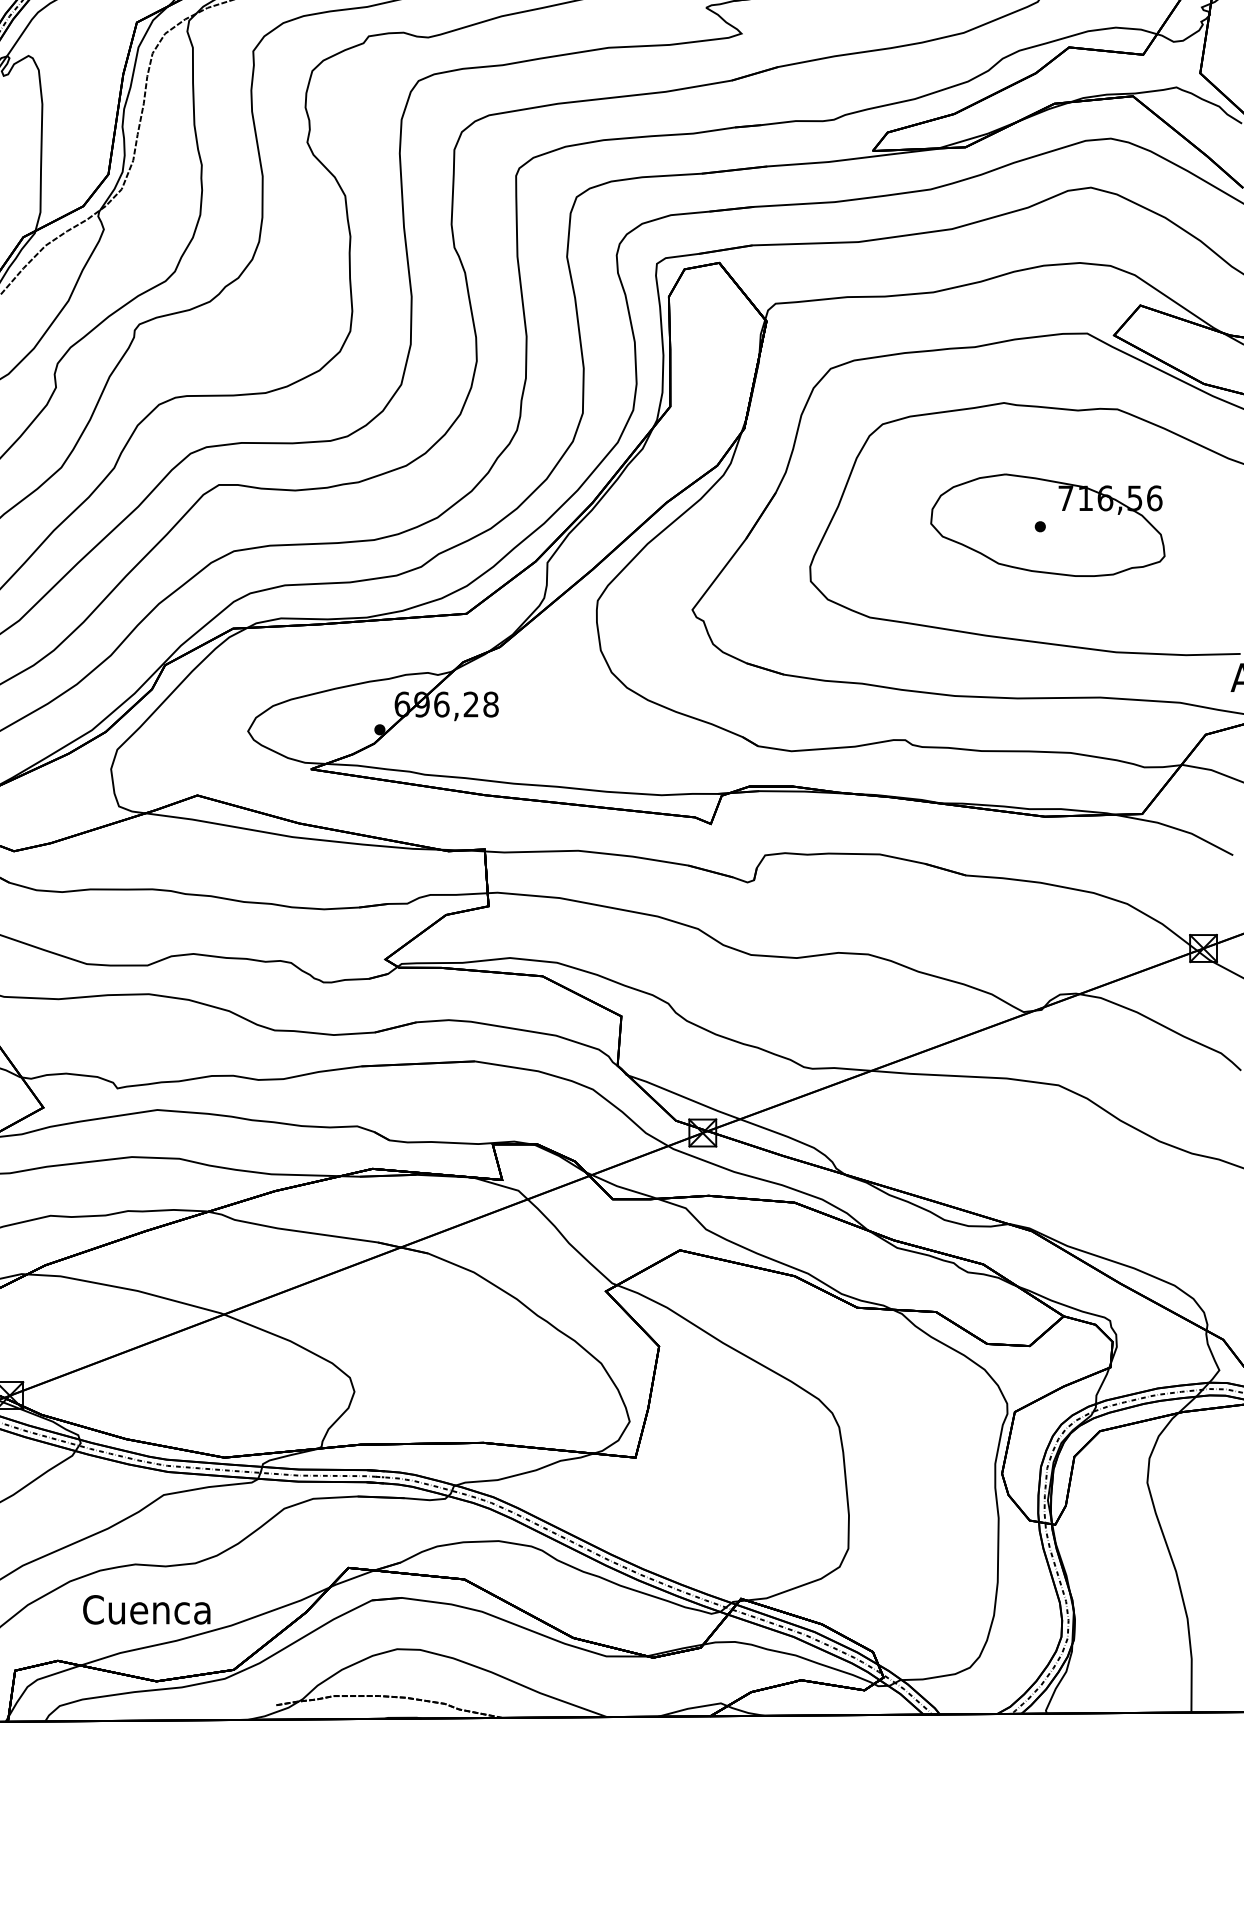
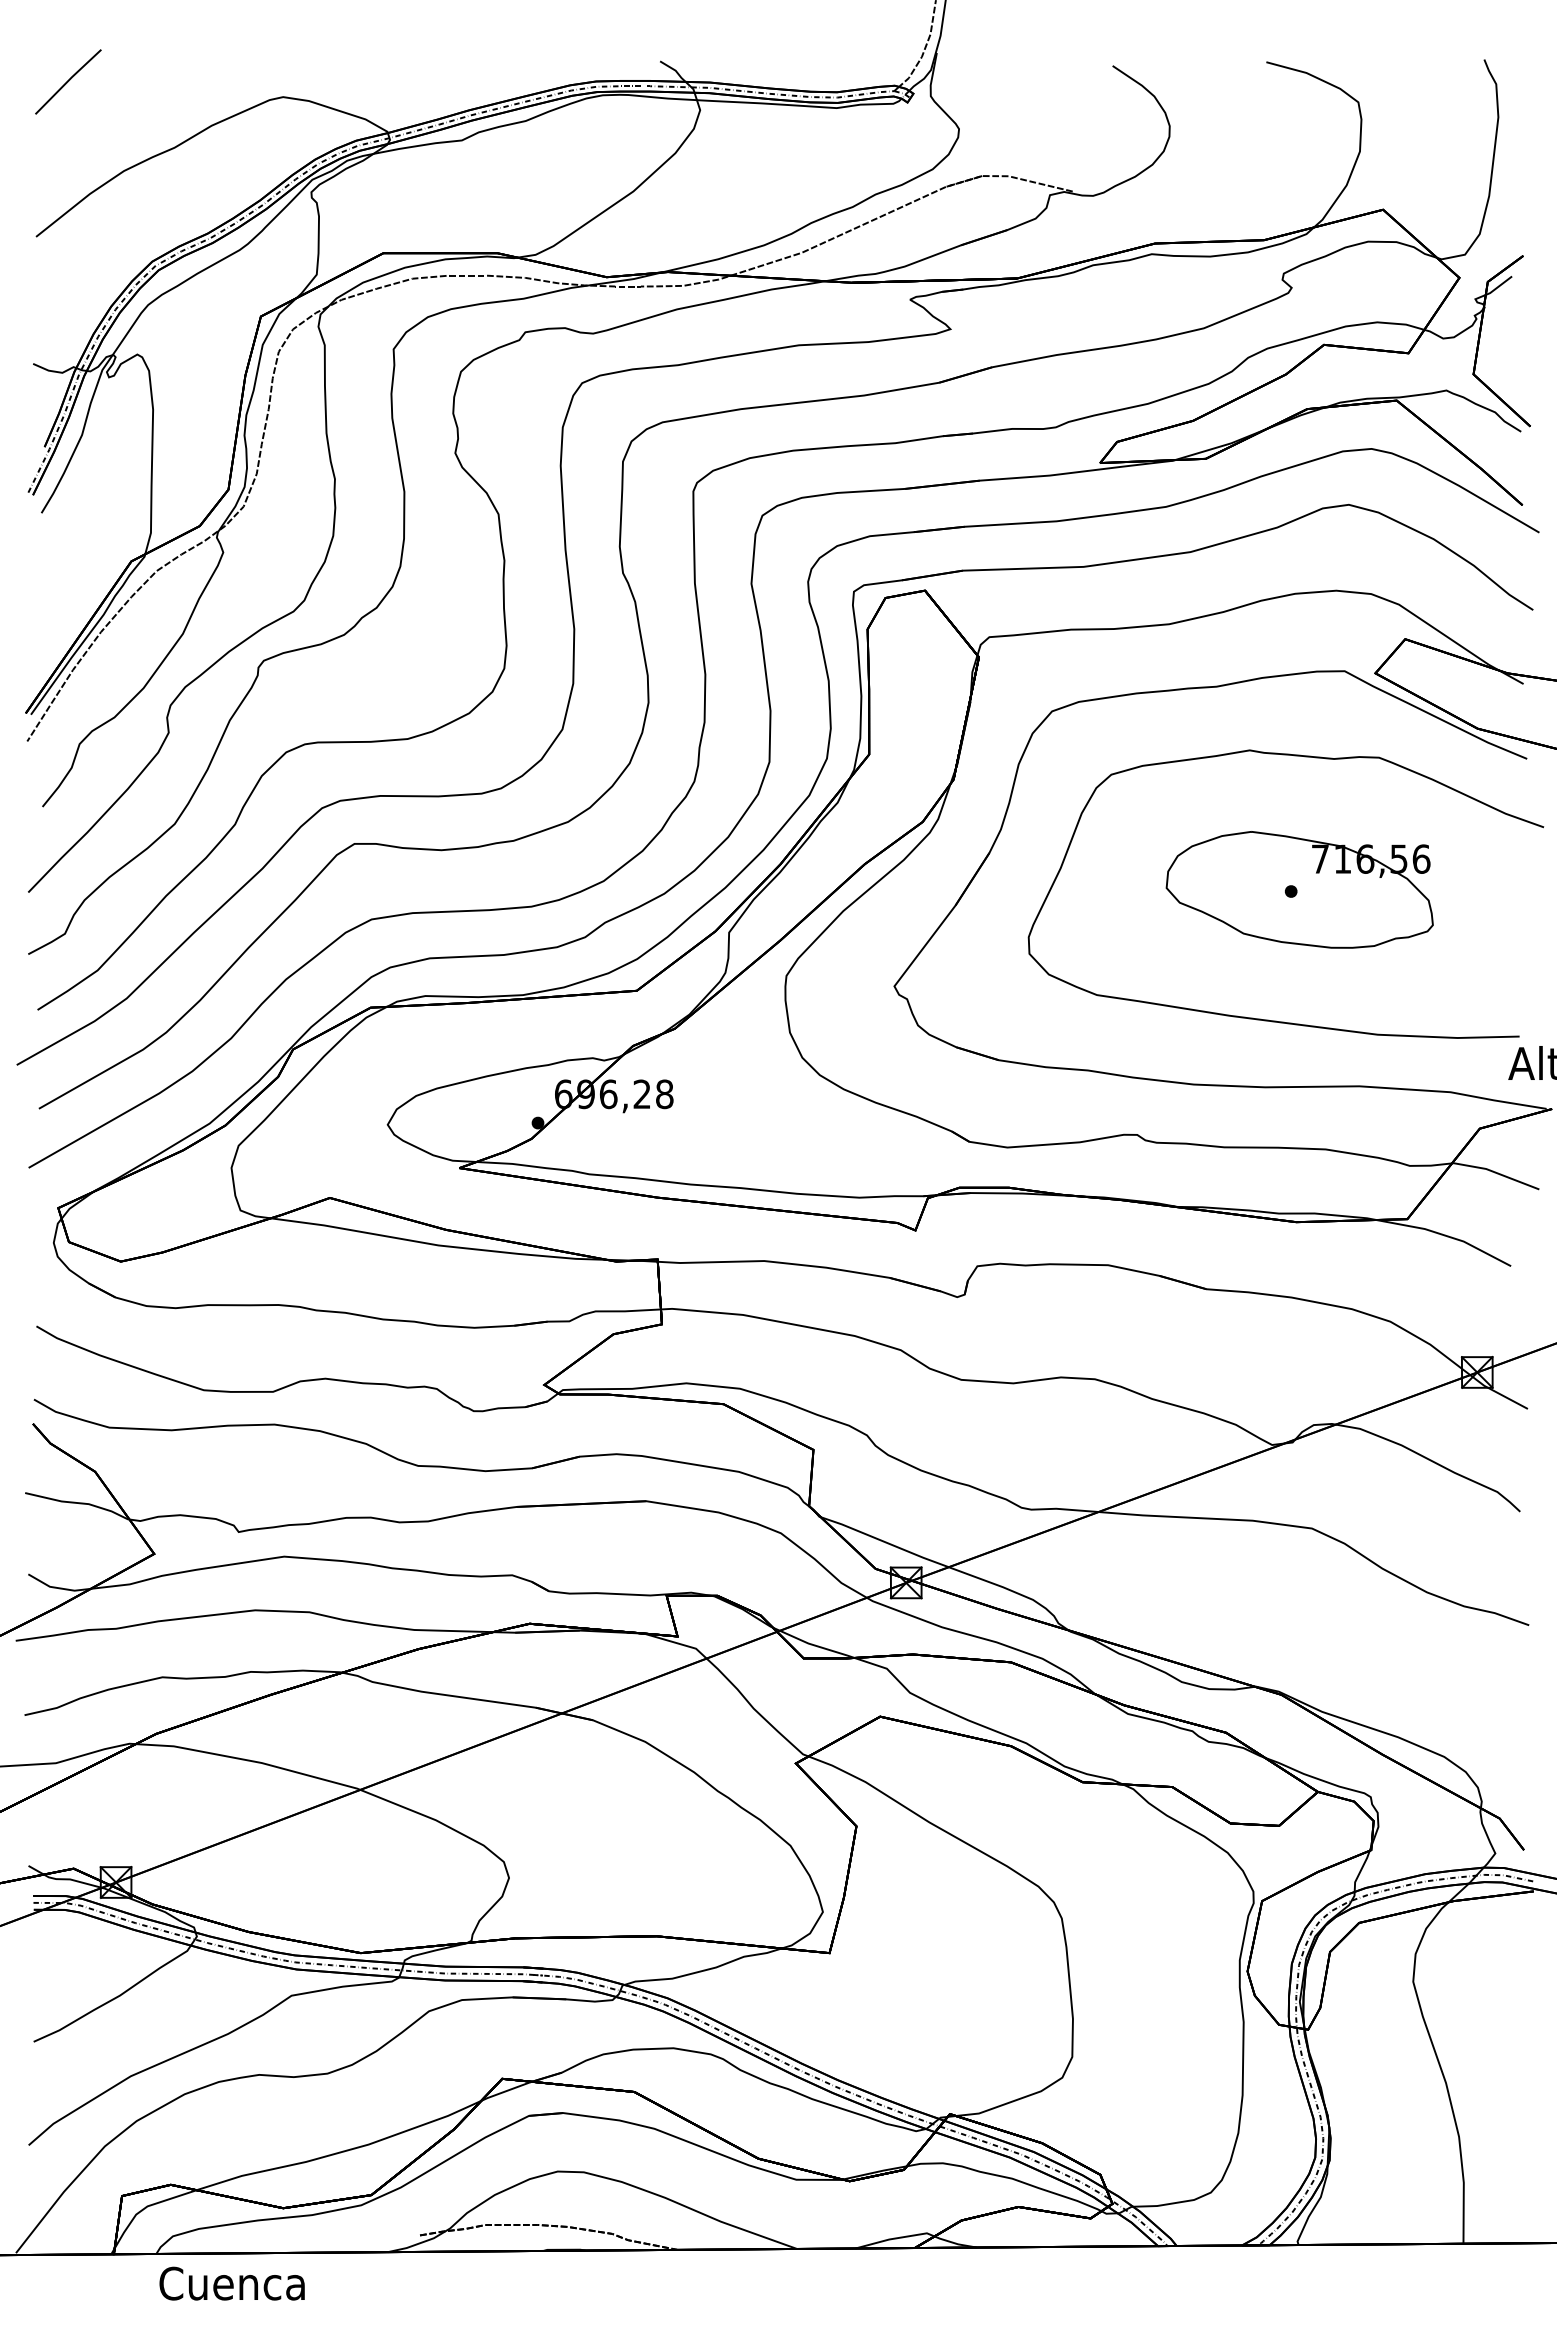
text: (146, 1609) -> (231, 2283), moved

